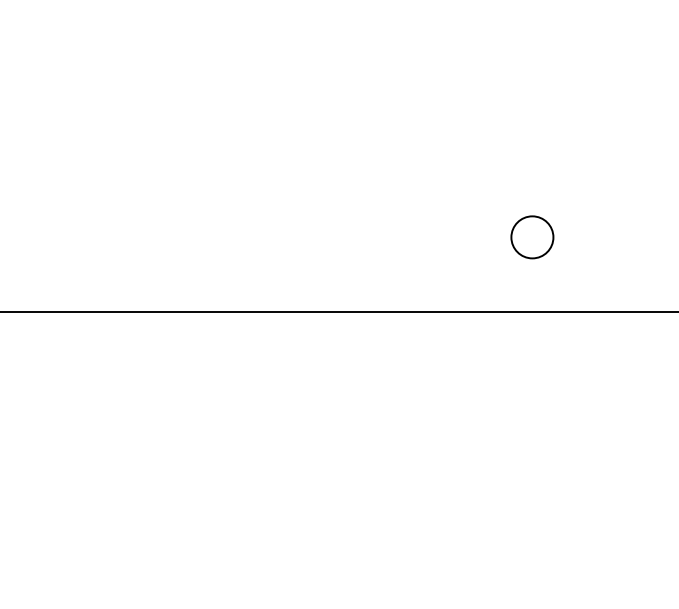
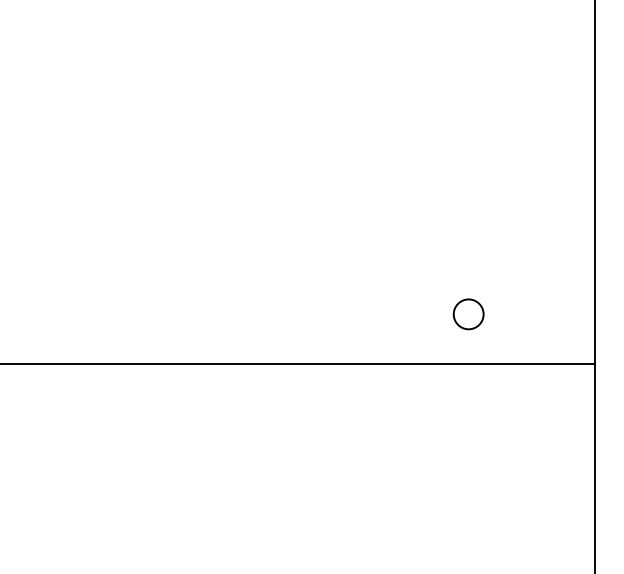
circle: (532, 237) -> (468, 314), moved

